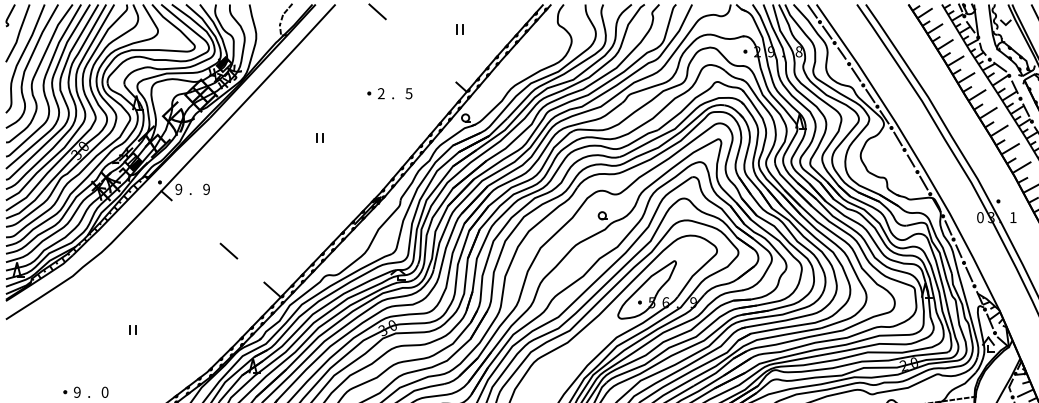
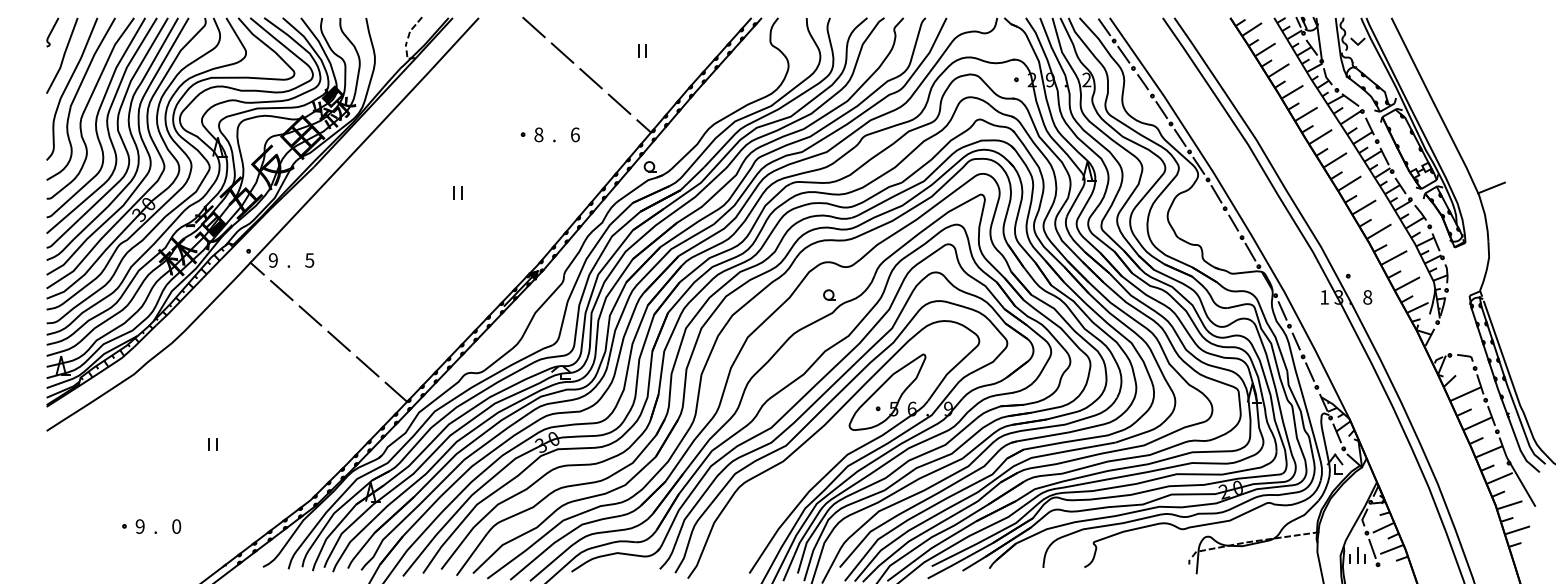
line: (399, 30) -> (562, 52), added
line: (420, 50) -> (590, 78), added
text: (798, 51) -> (1086, 79), 8 -> 2
line: (442, 69) -> (619, 103), added
text: (380, 93) -> (538, 134), 2 -> 8
text: (408, 93) -> (574, 134), 5 -> 6
text: (206, 189) -> (309, 260), 9 -> 5
line: (185, 212) -> (281, 290), added
text: (980, 217) -> (1324, 297), 0 -> 1
text: (1013, 217) -> (1367, 297), 1 -> 8
line: (207, 231) -> (310, 315), added
line: (250, 270) -> (367, 366), added

